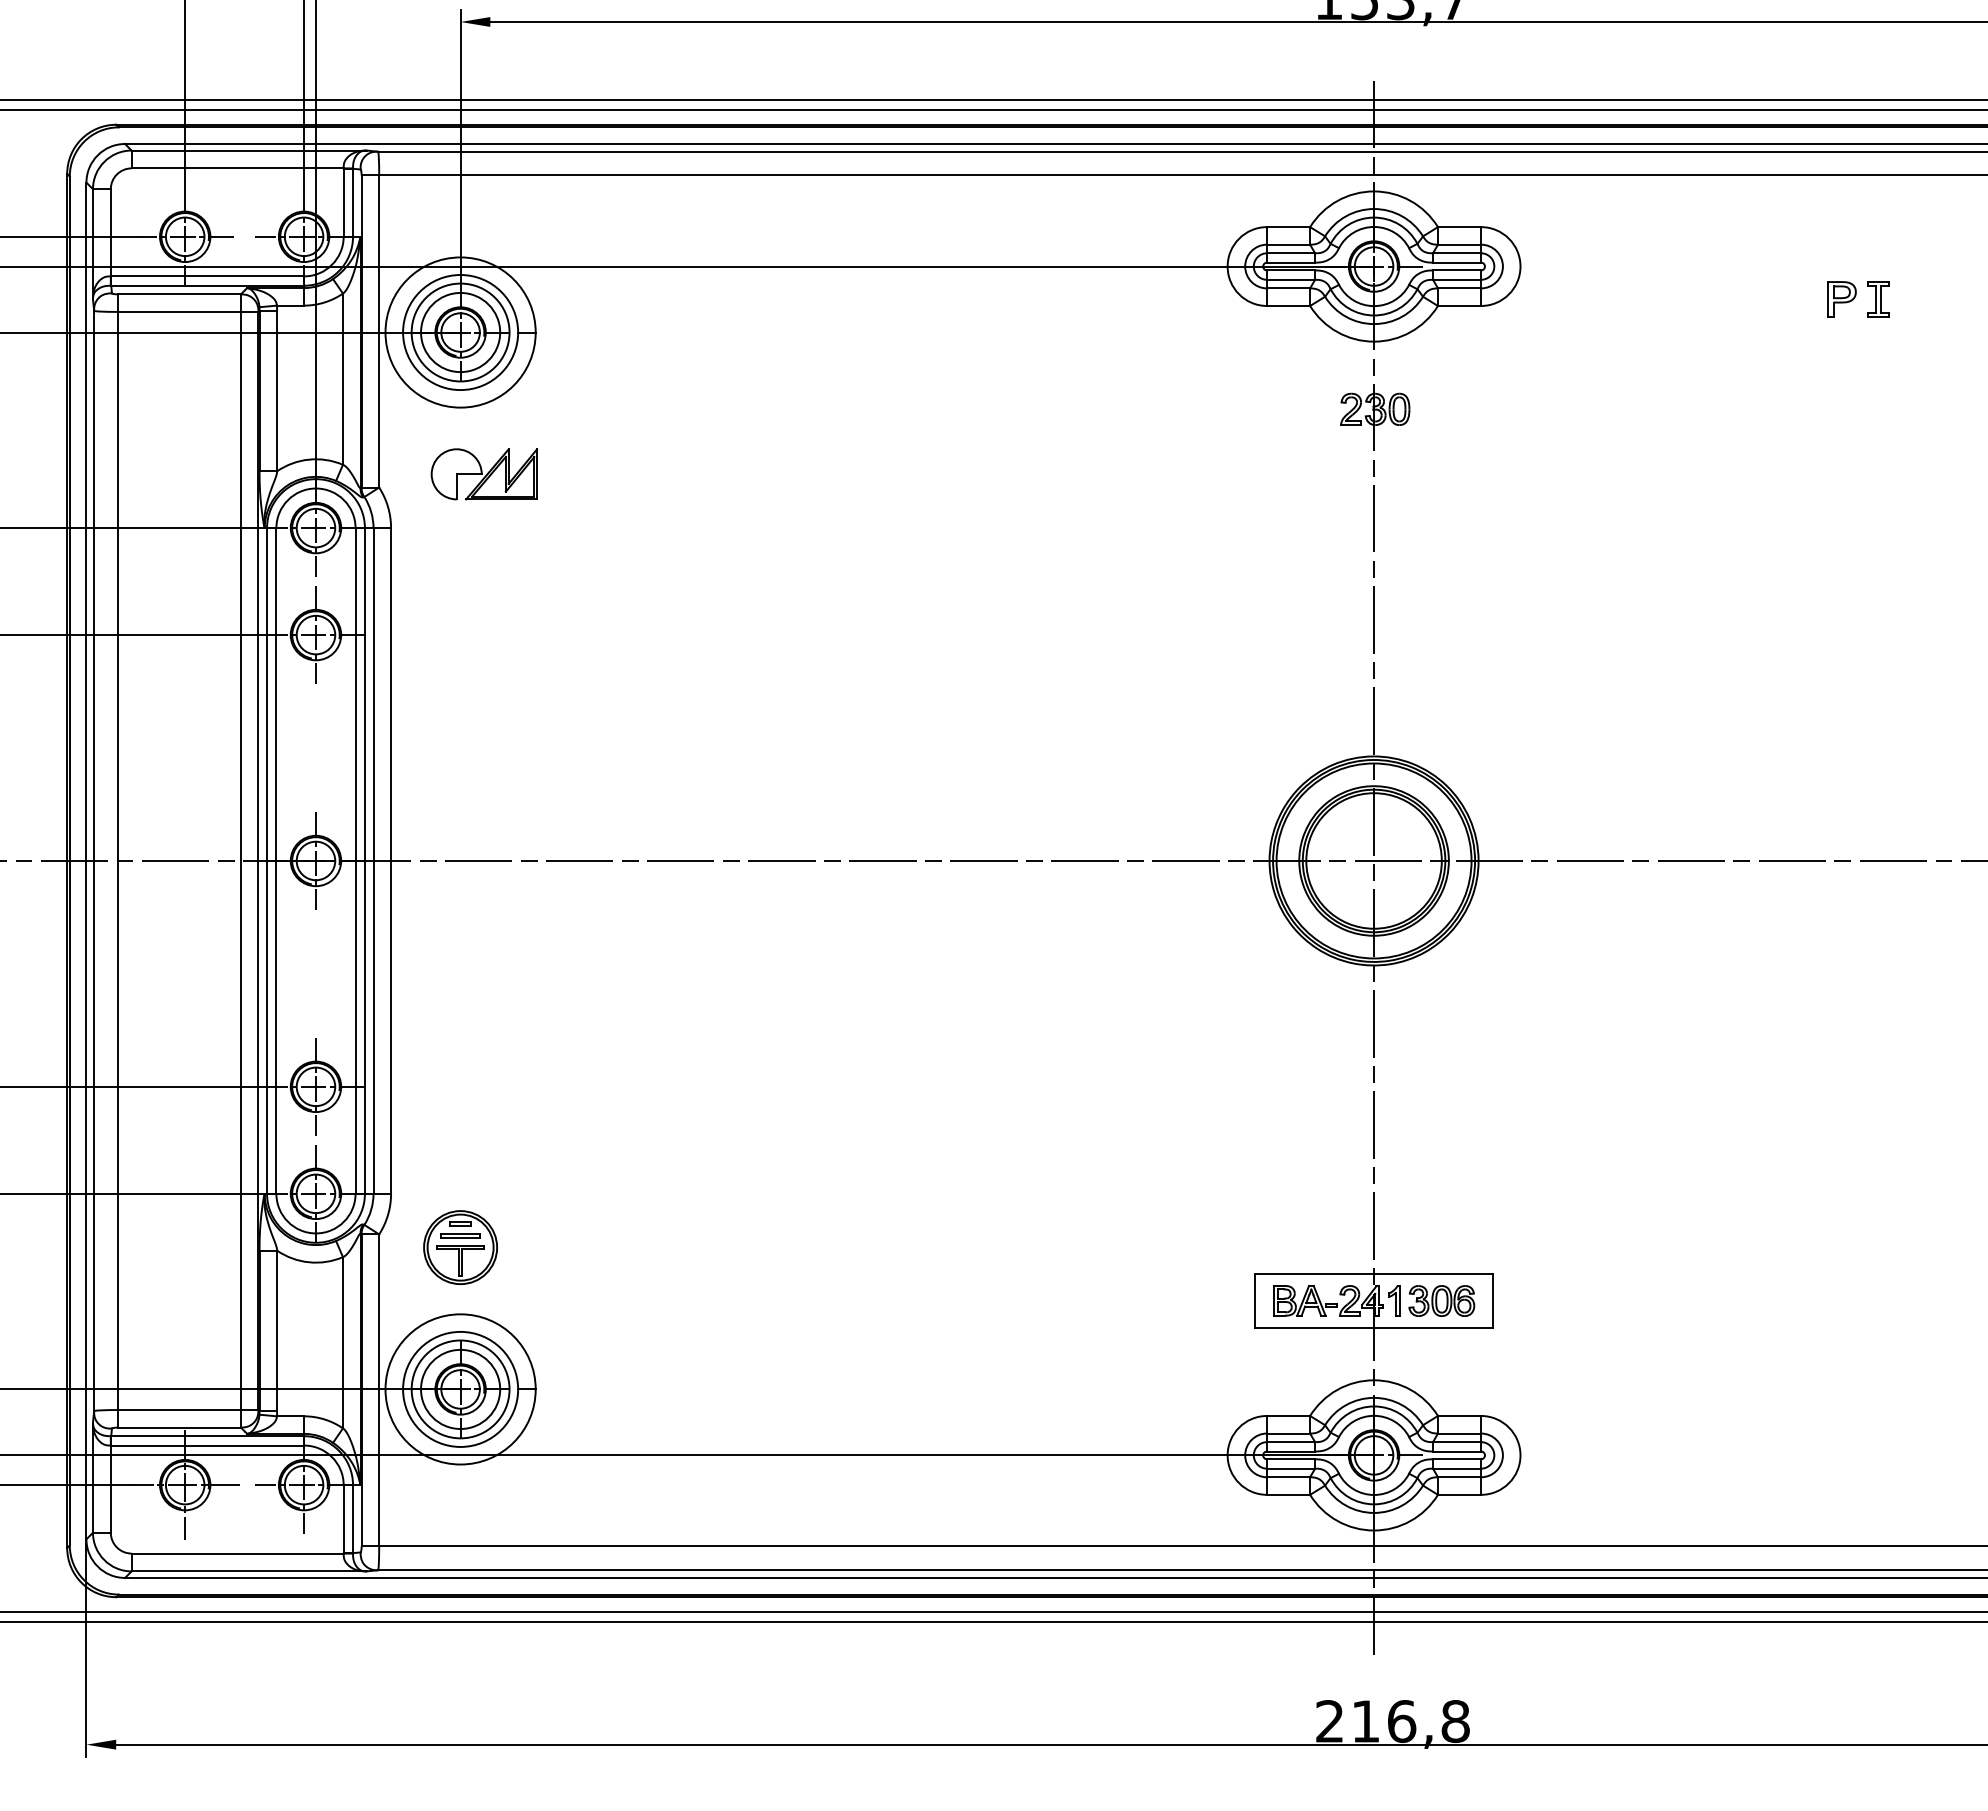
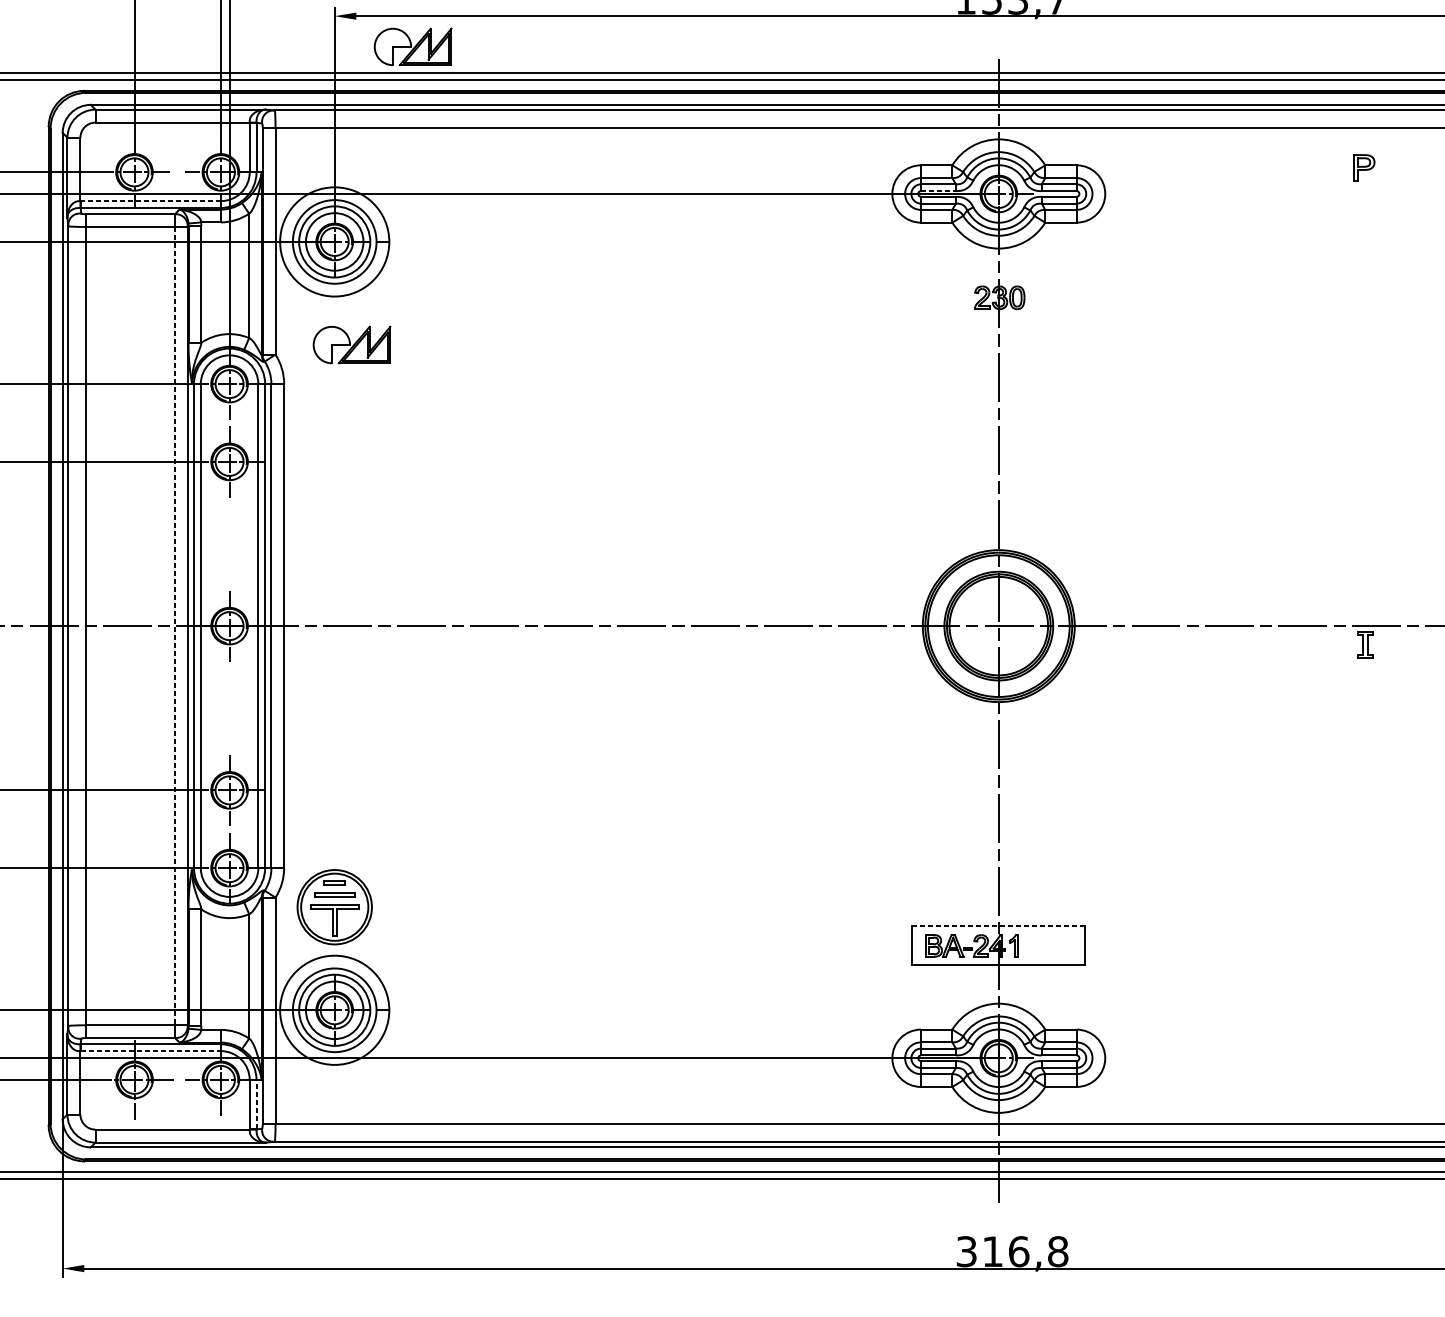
part: (568, 64) -> (413, 47), added
line: (1291, 262) -> (938, 191), solid -> dashed
line: (207, 276) -> (150, 201), solid -> dashed
part: (1841, 299) -> (1364, 167), moved
part: (1878, 299) -> (1365, 644), moved
line: (240, 861) -> (174, 626), solid -> dashed
part: (460, 1247) -> (334, 907), size x1.4
line: (1374, 1274) -> (999, 926), solid -> dashed
part: (1441, 1300) -> (1047, 945), removed
line: (208, 1445) -> (151, 1051), solid -> dashed
line: (353, 1518) -> (256, 1104), solid -> dashed
text: (1329, 1721) -> (966, 1251), 216,8 -> 316,8

